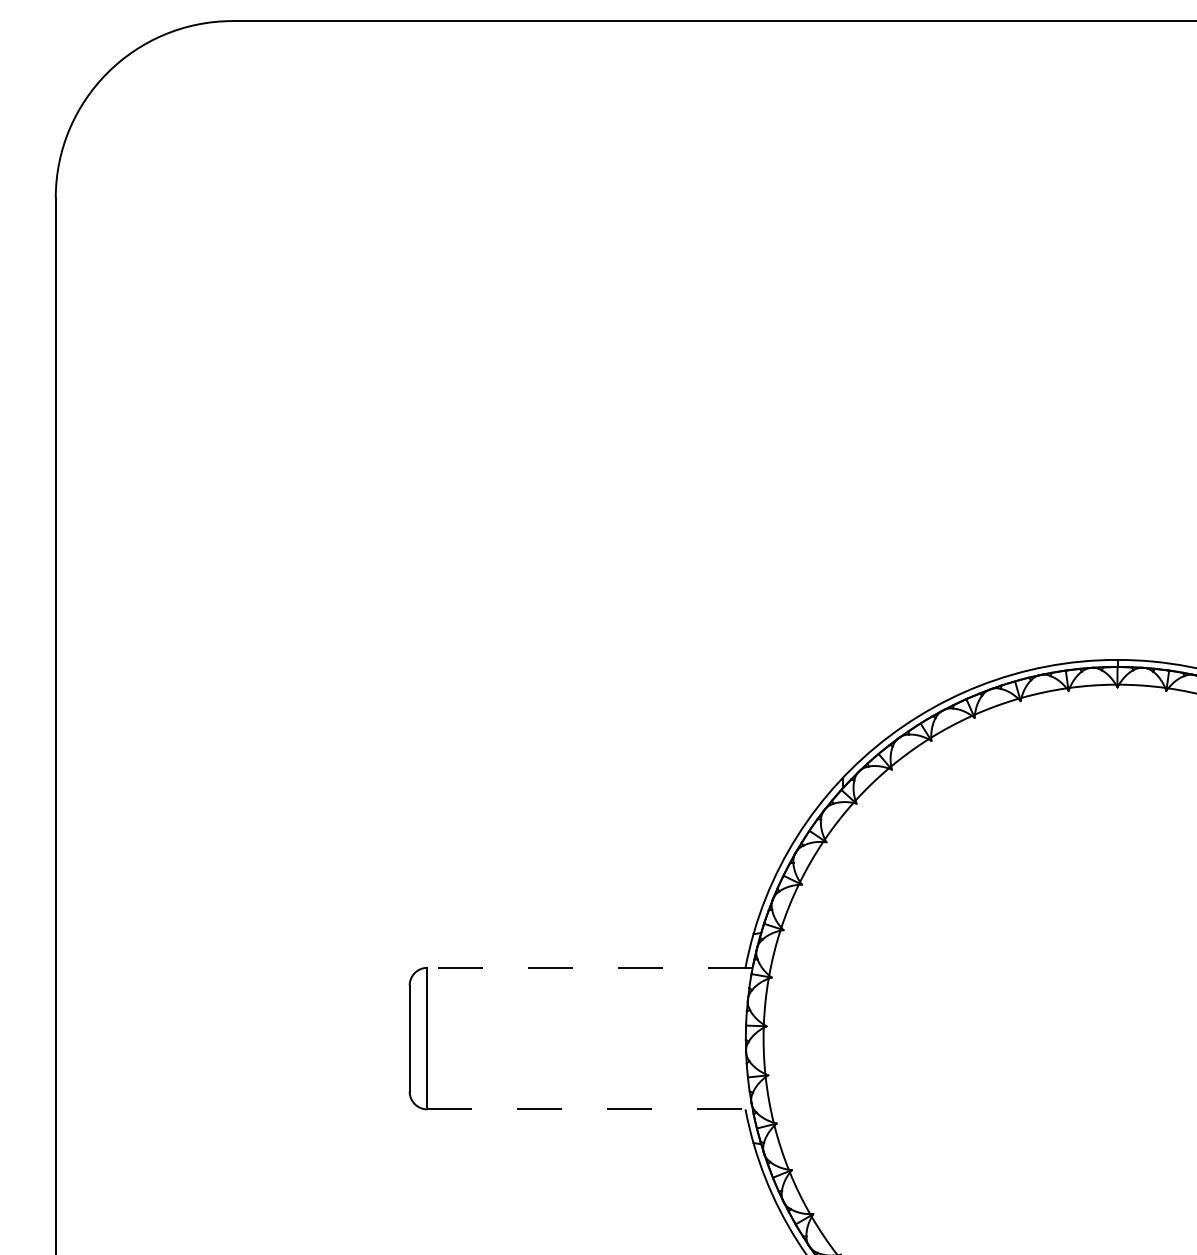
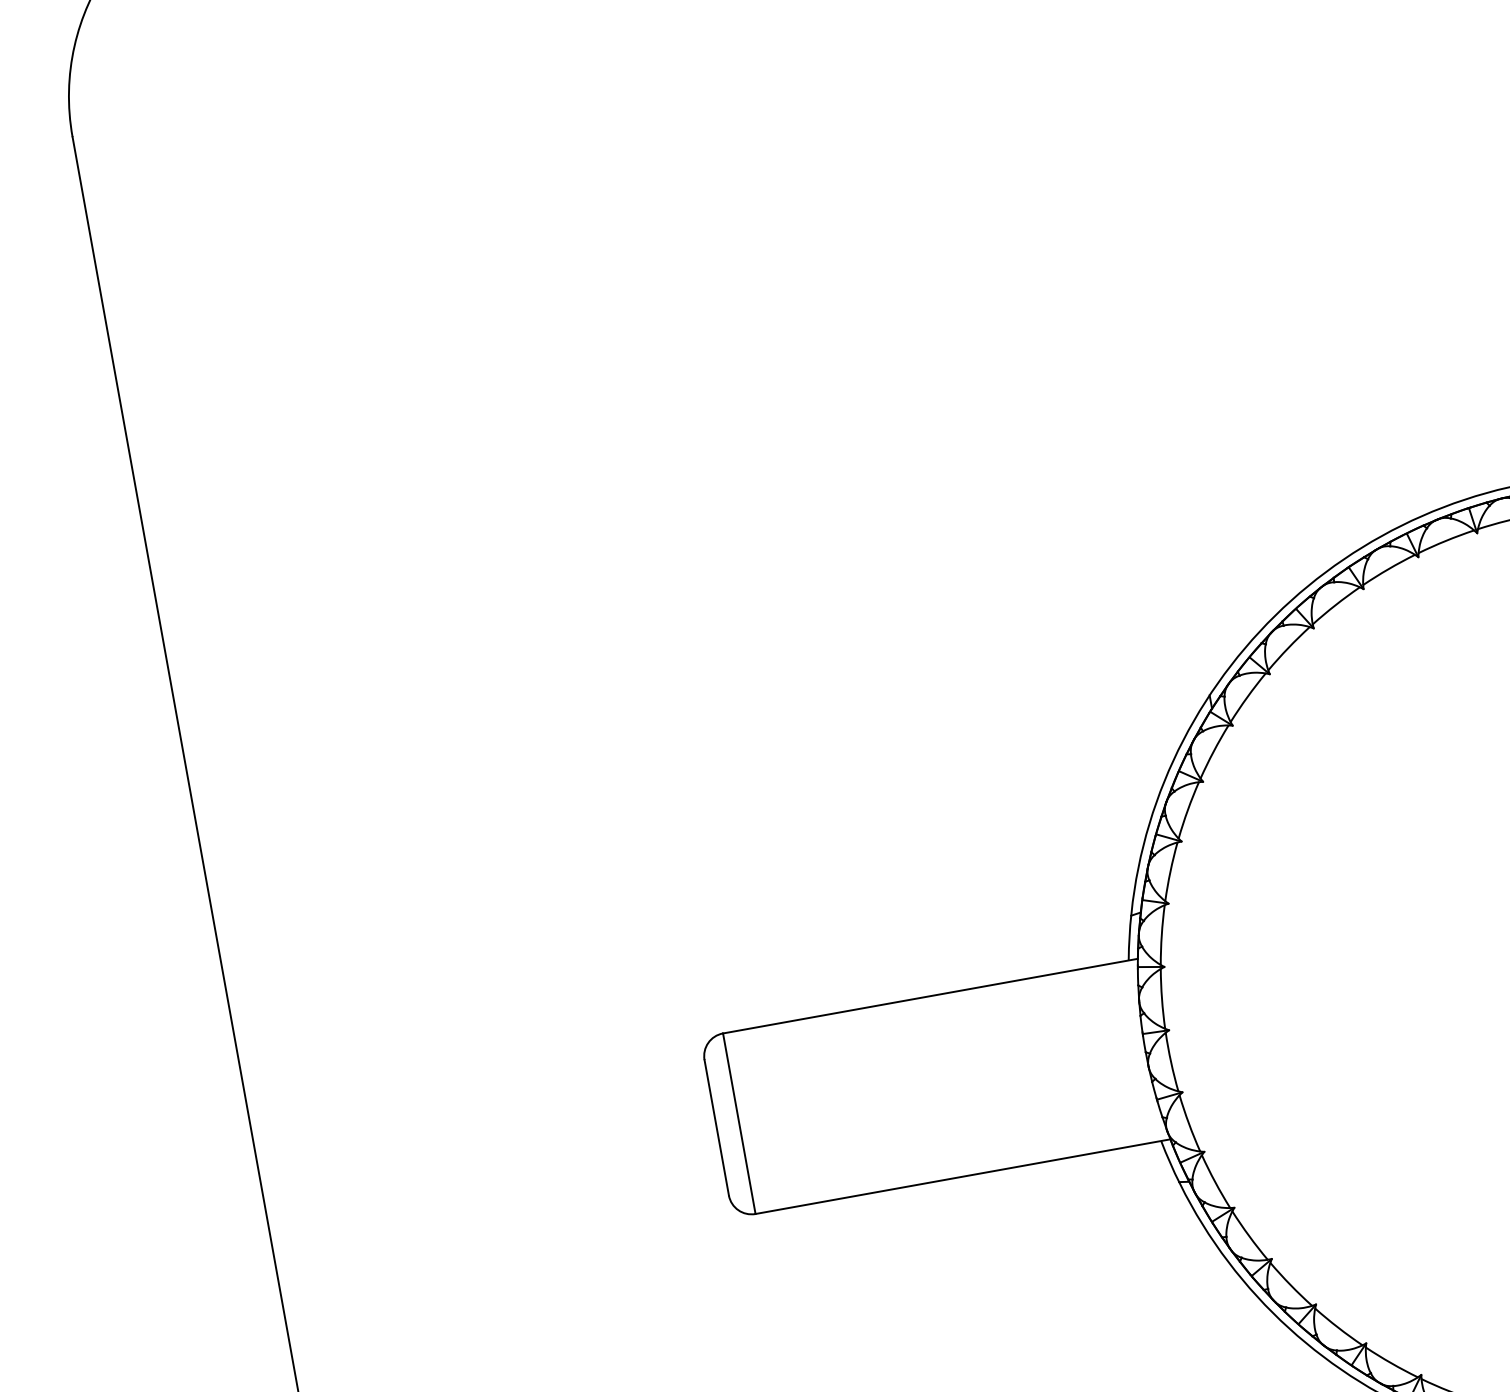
line: (590, 967) -> (930, 995), dashed -> solid
line: (590, 1109) -> (963, 1176), dashed -> solid

